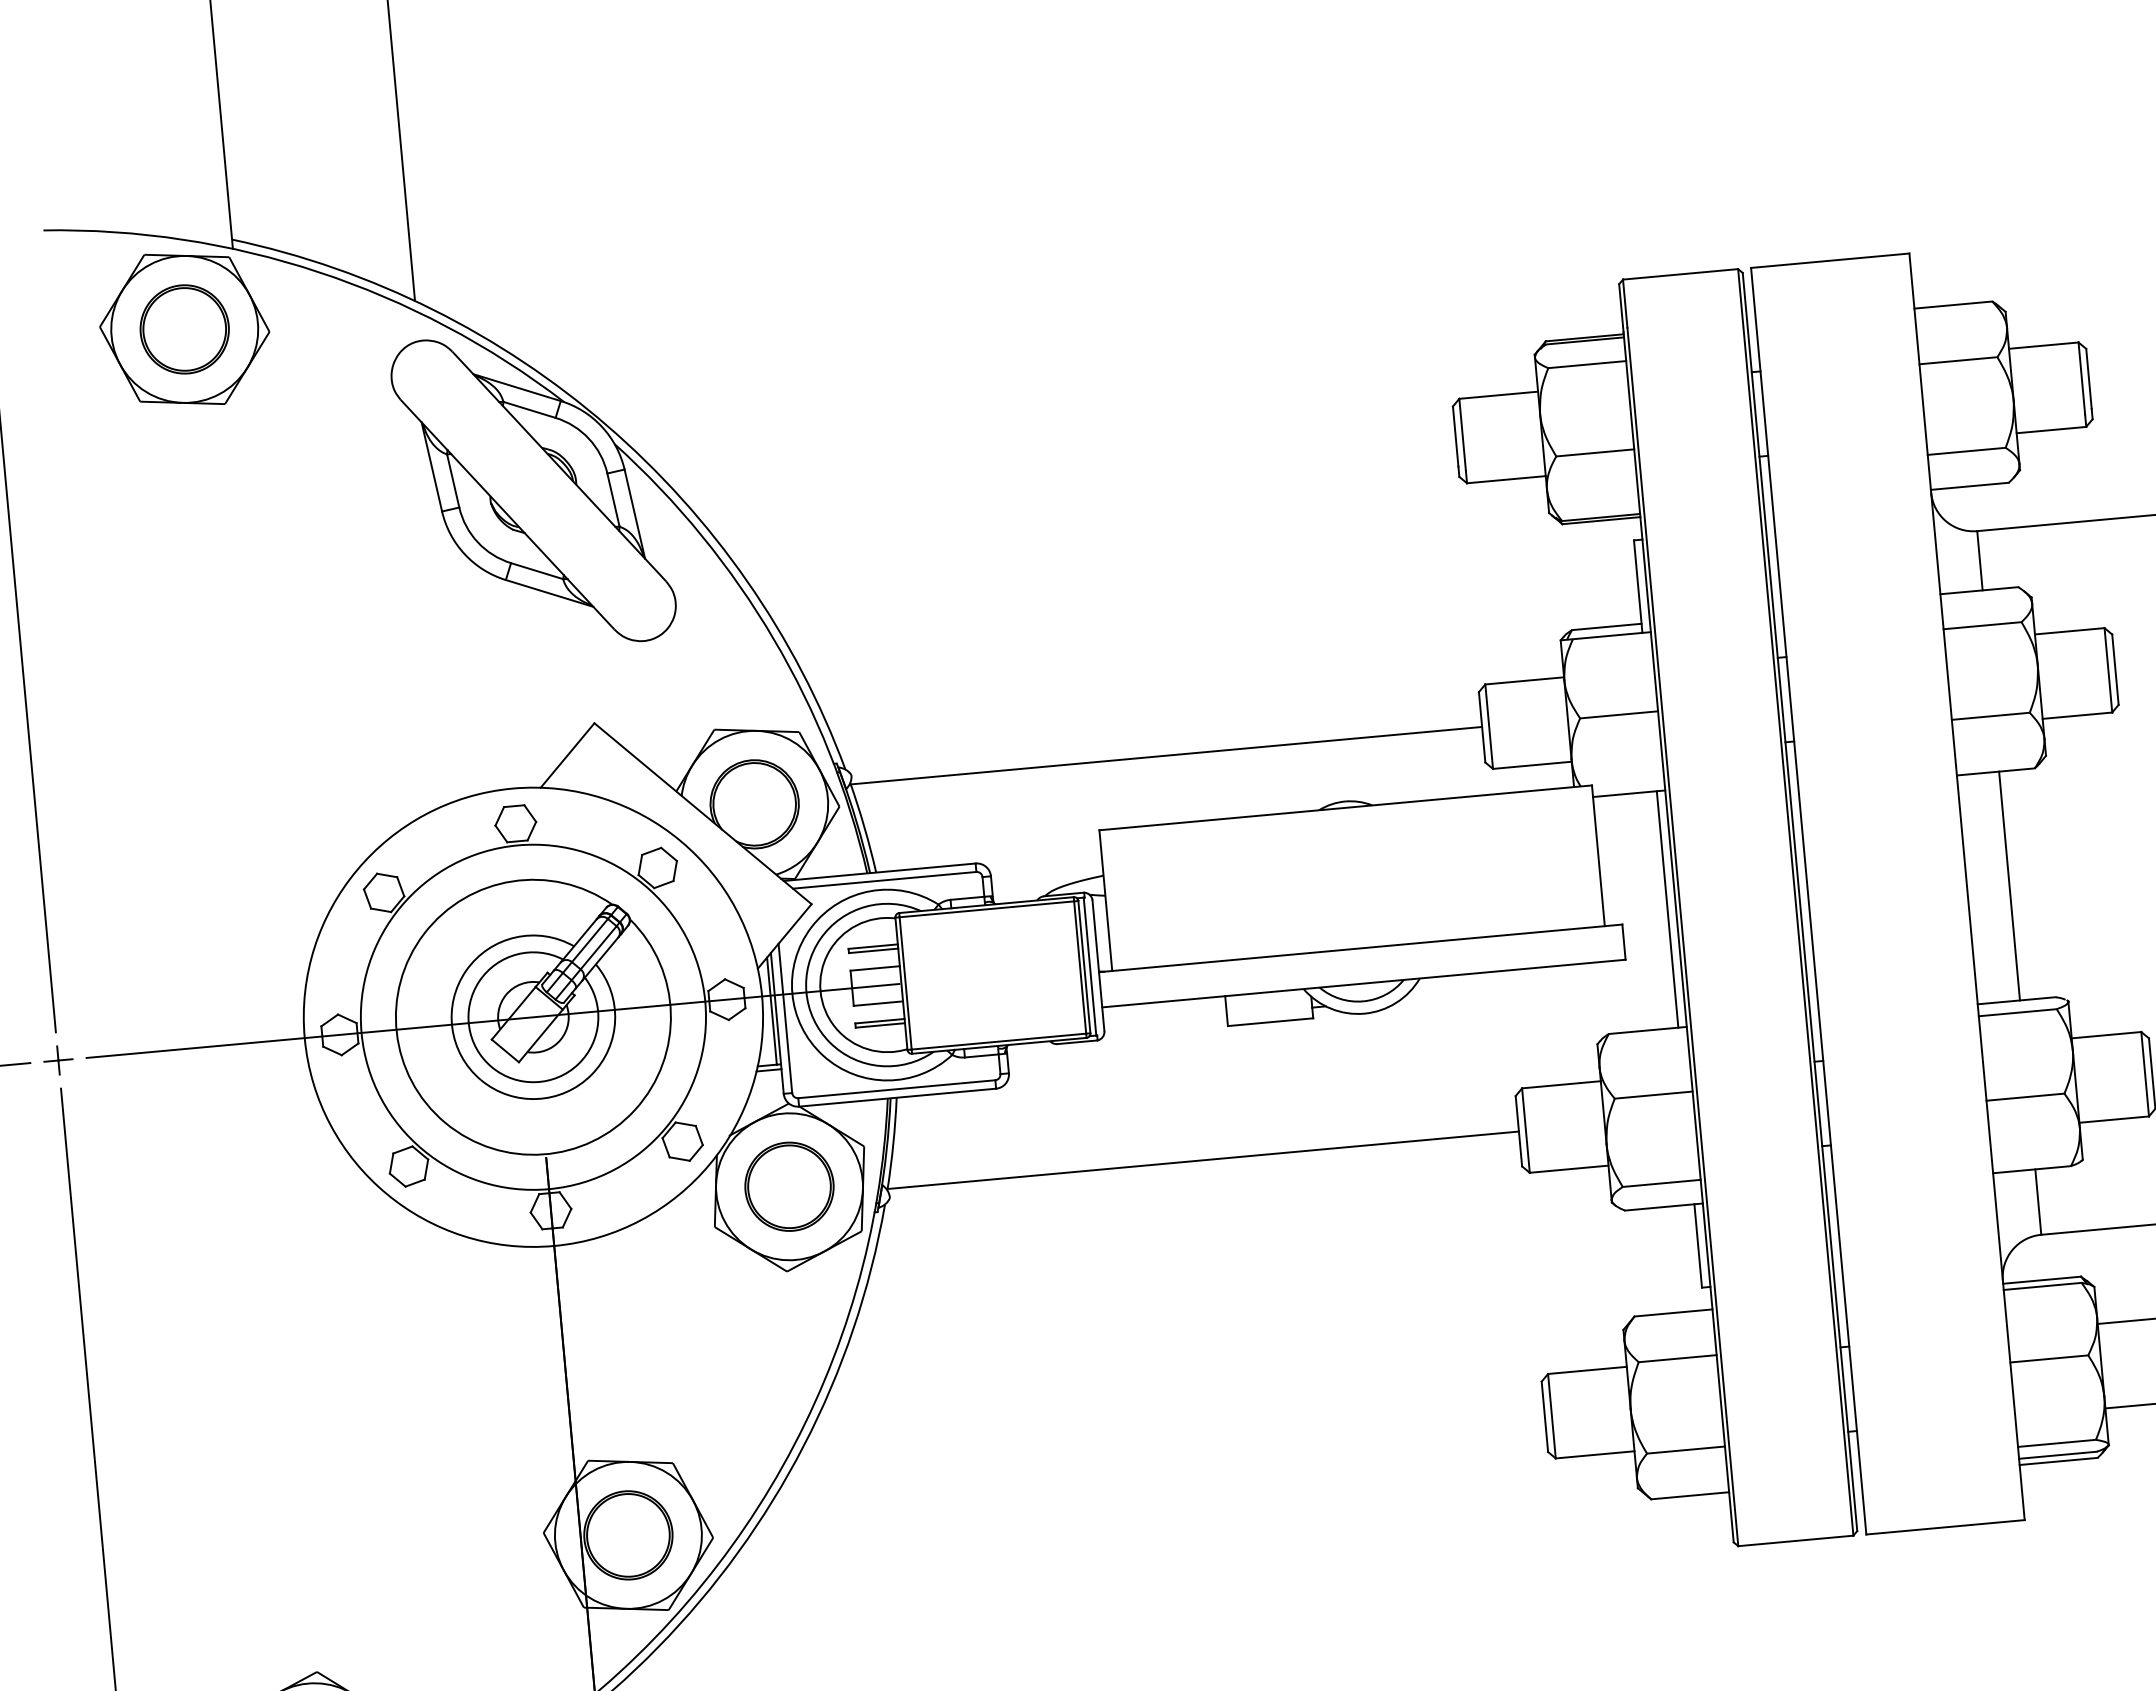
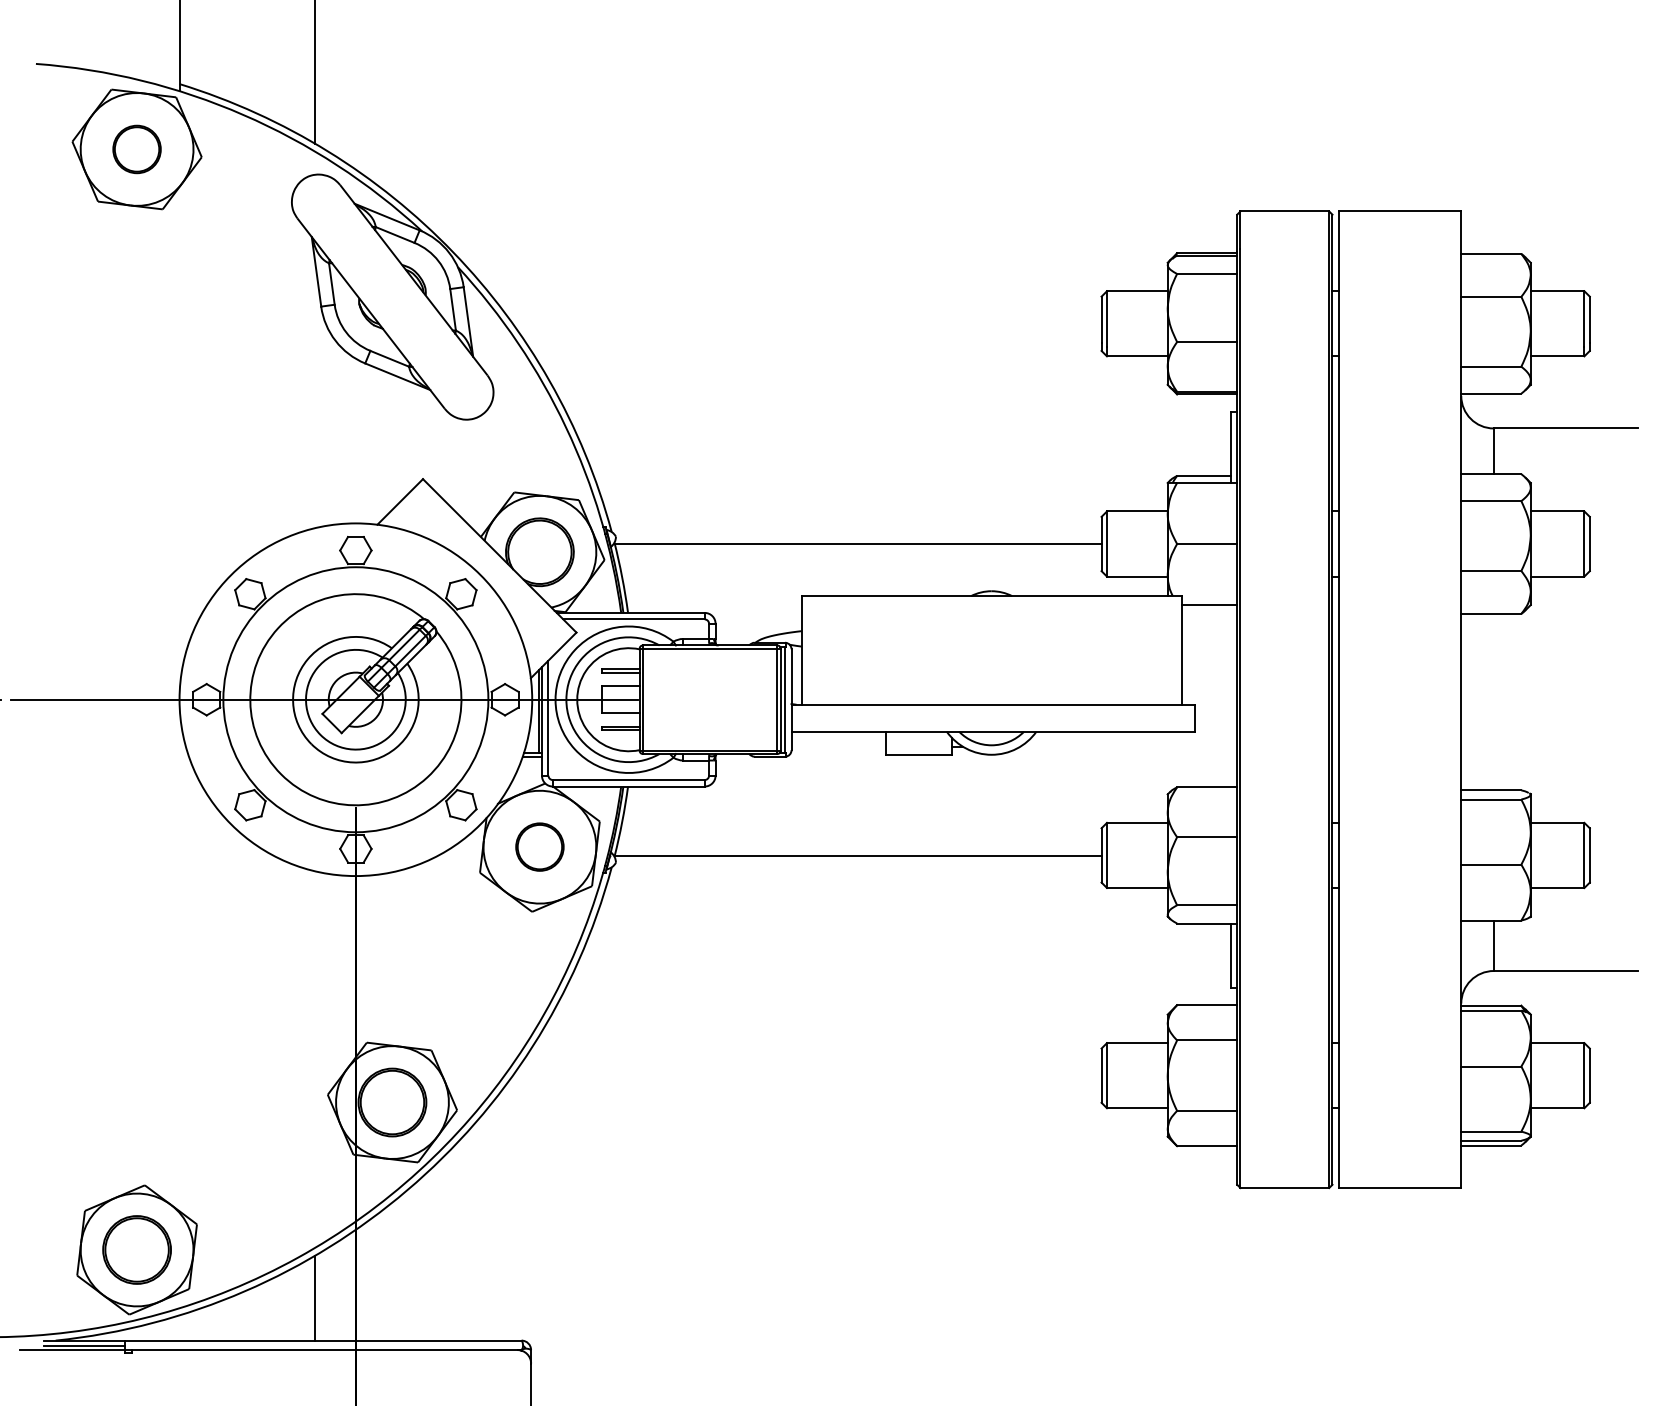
part: (183, 329) -> (136, 149), size x0.7
line: (2009, 885) -> (1493, 701), removed
line: (1667, 909) -> (1230, 696), removed
part: (788, 1185) -> (539, 846), size x0.7

